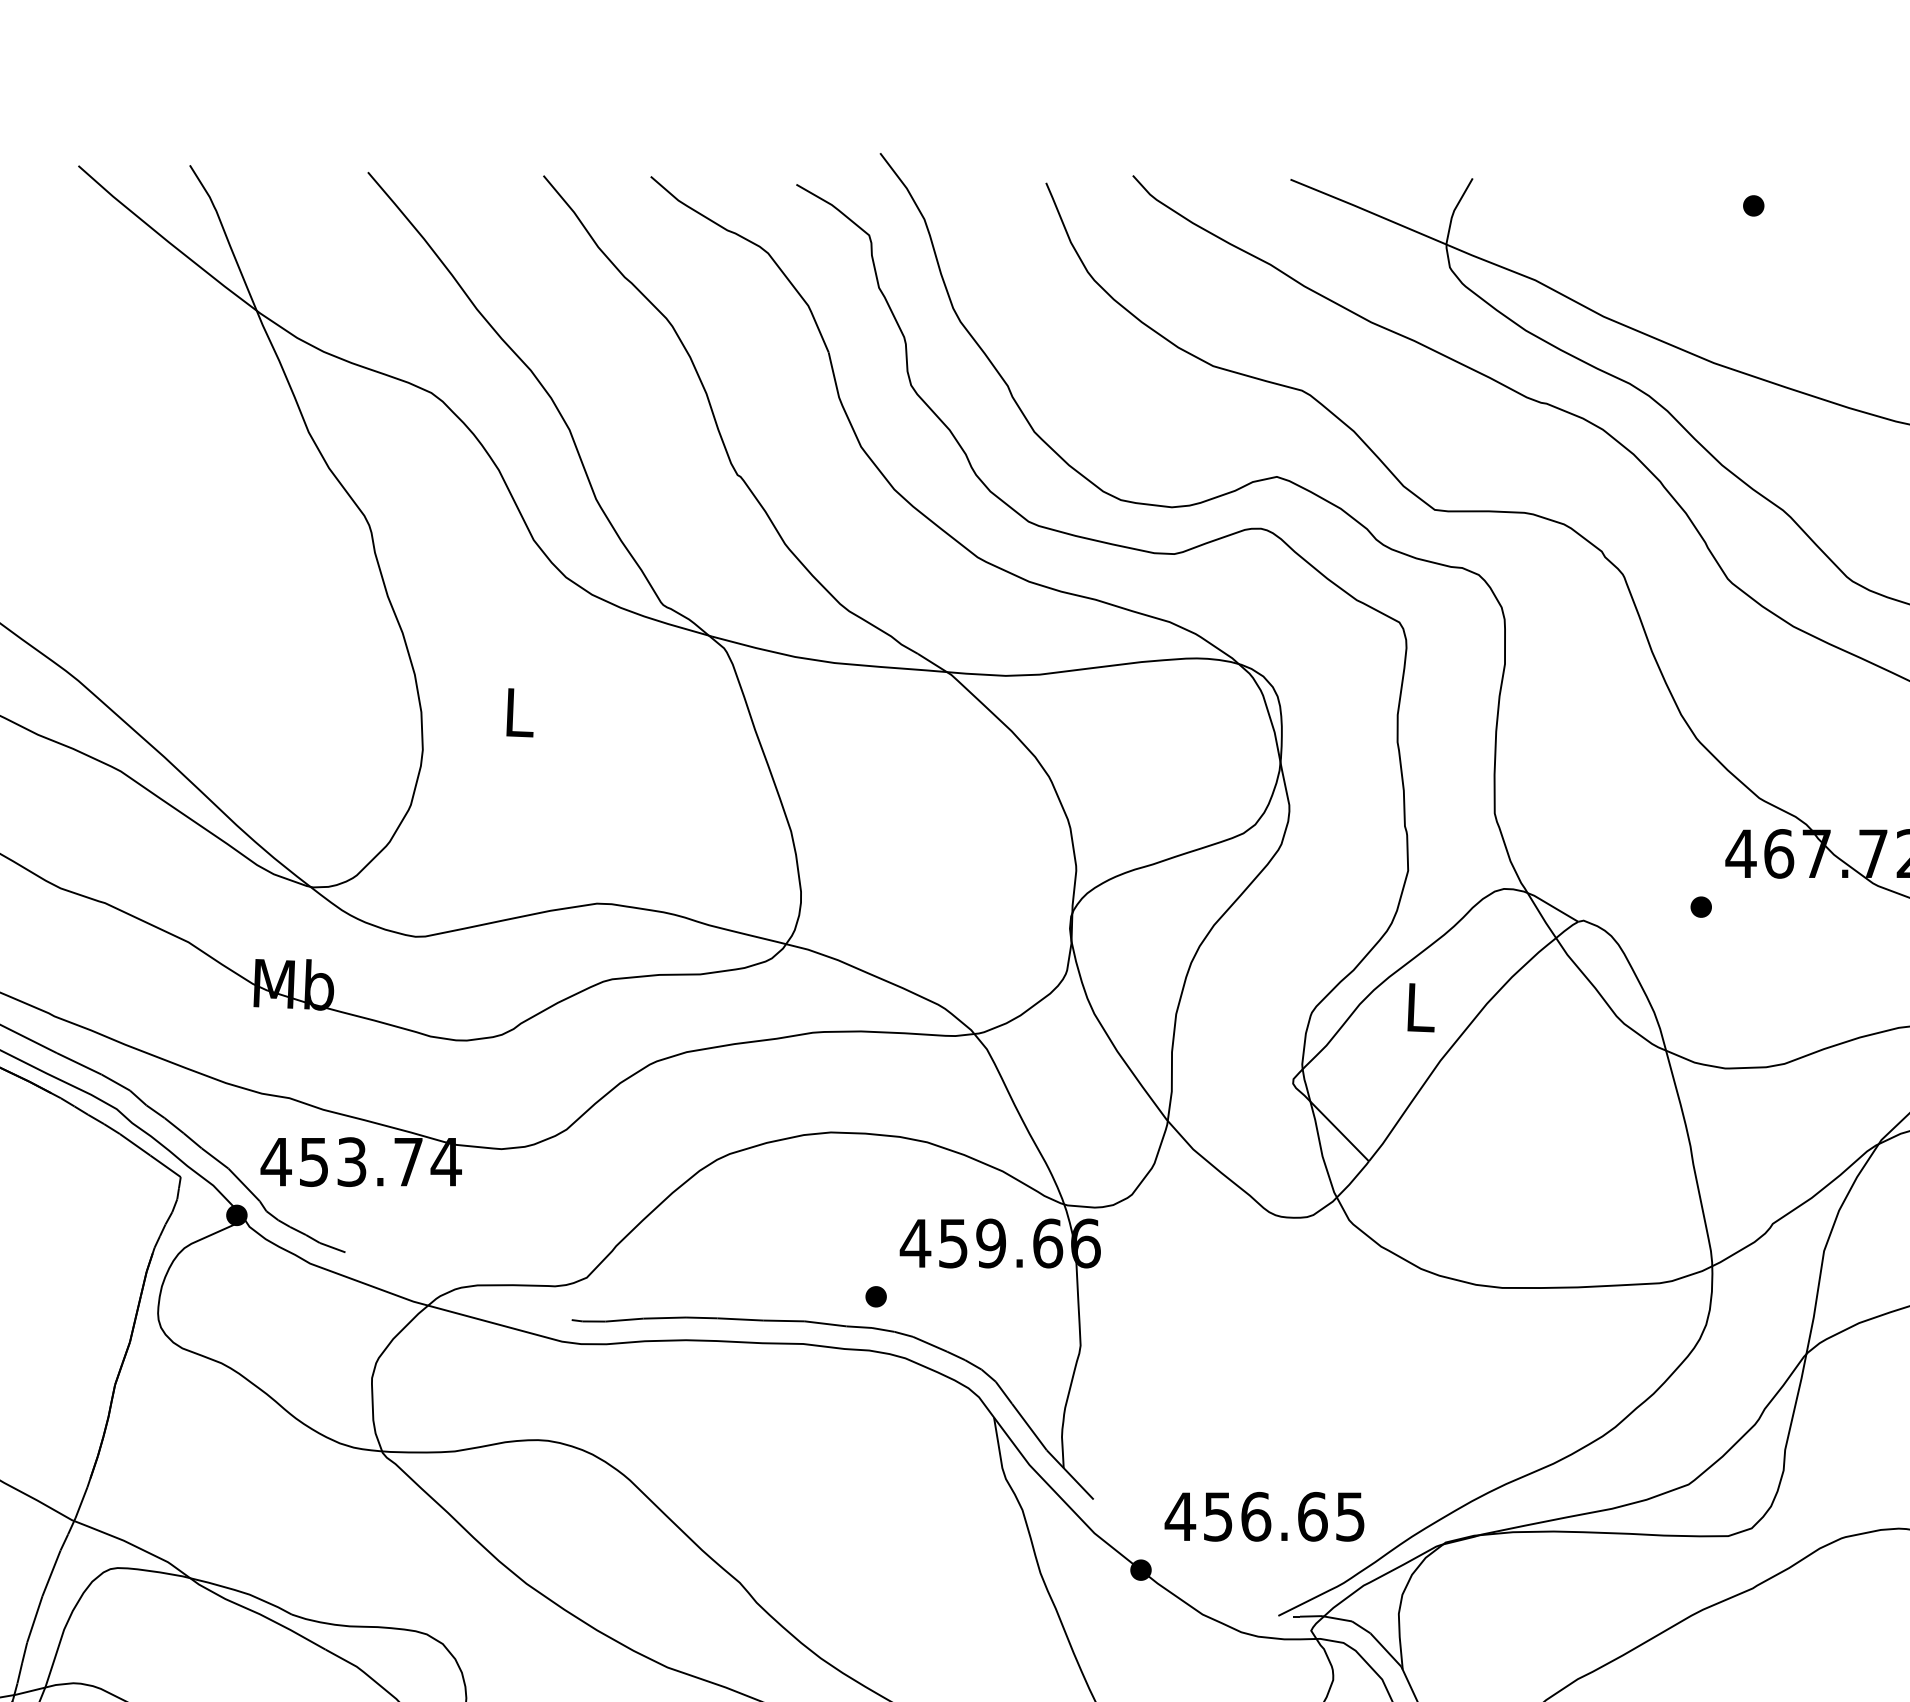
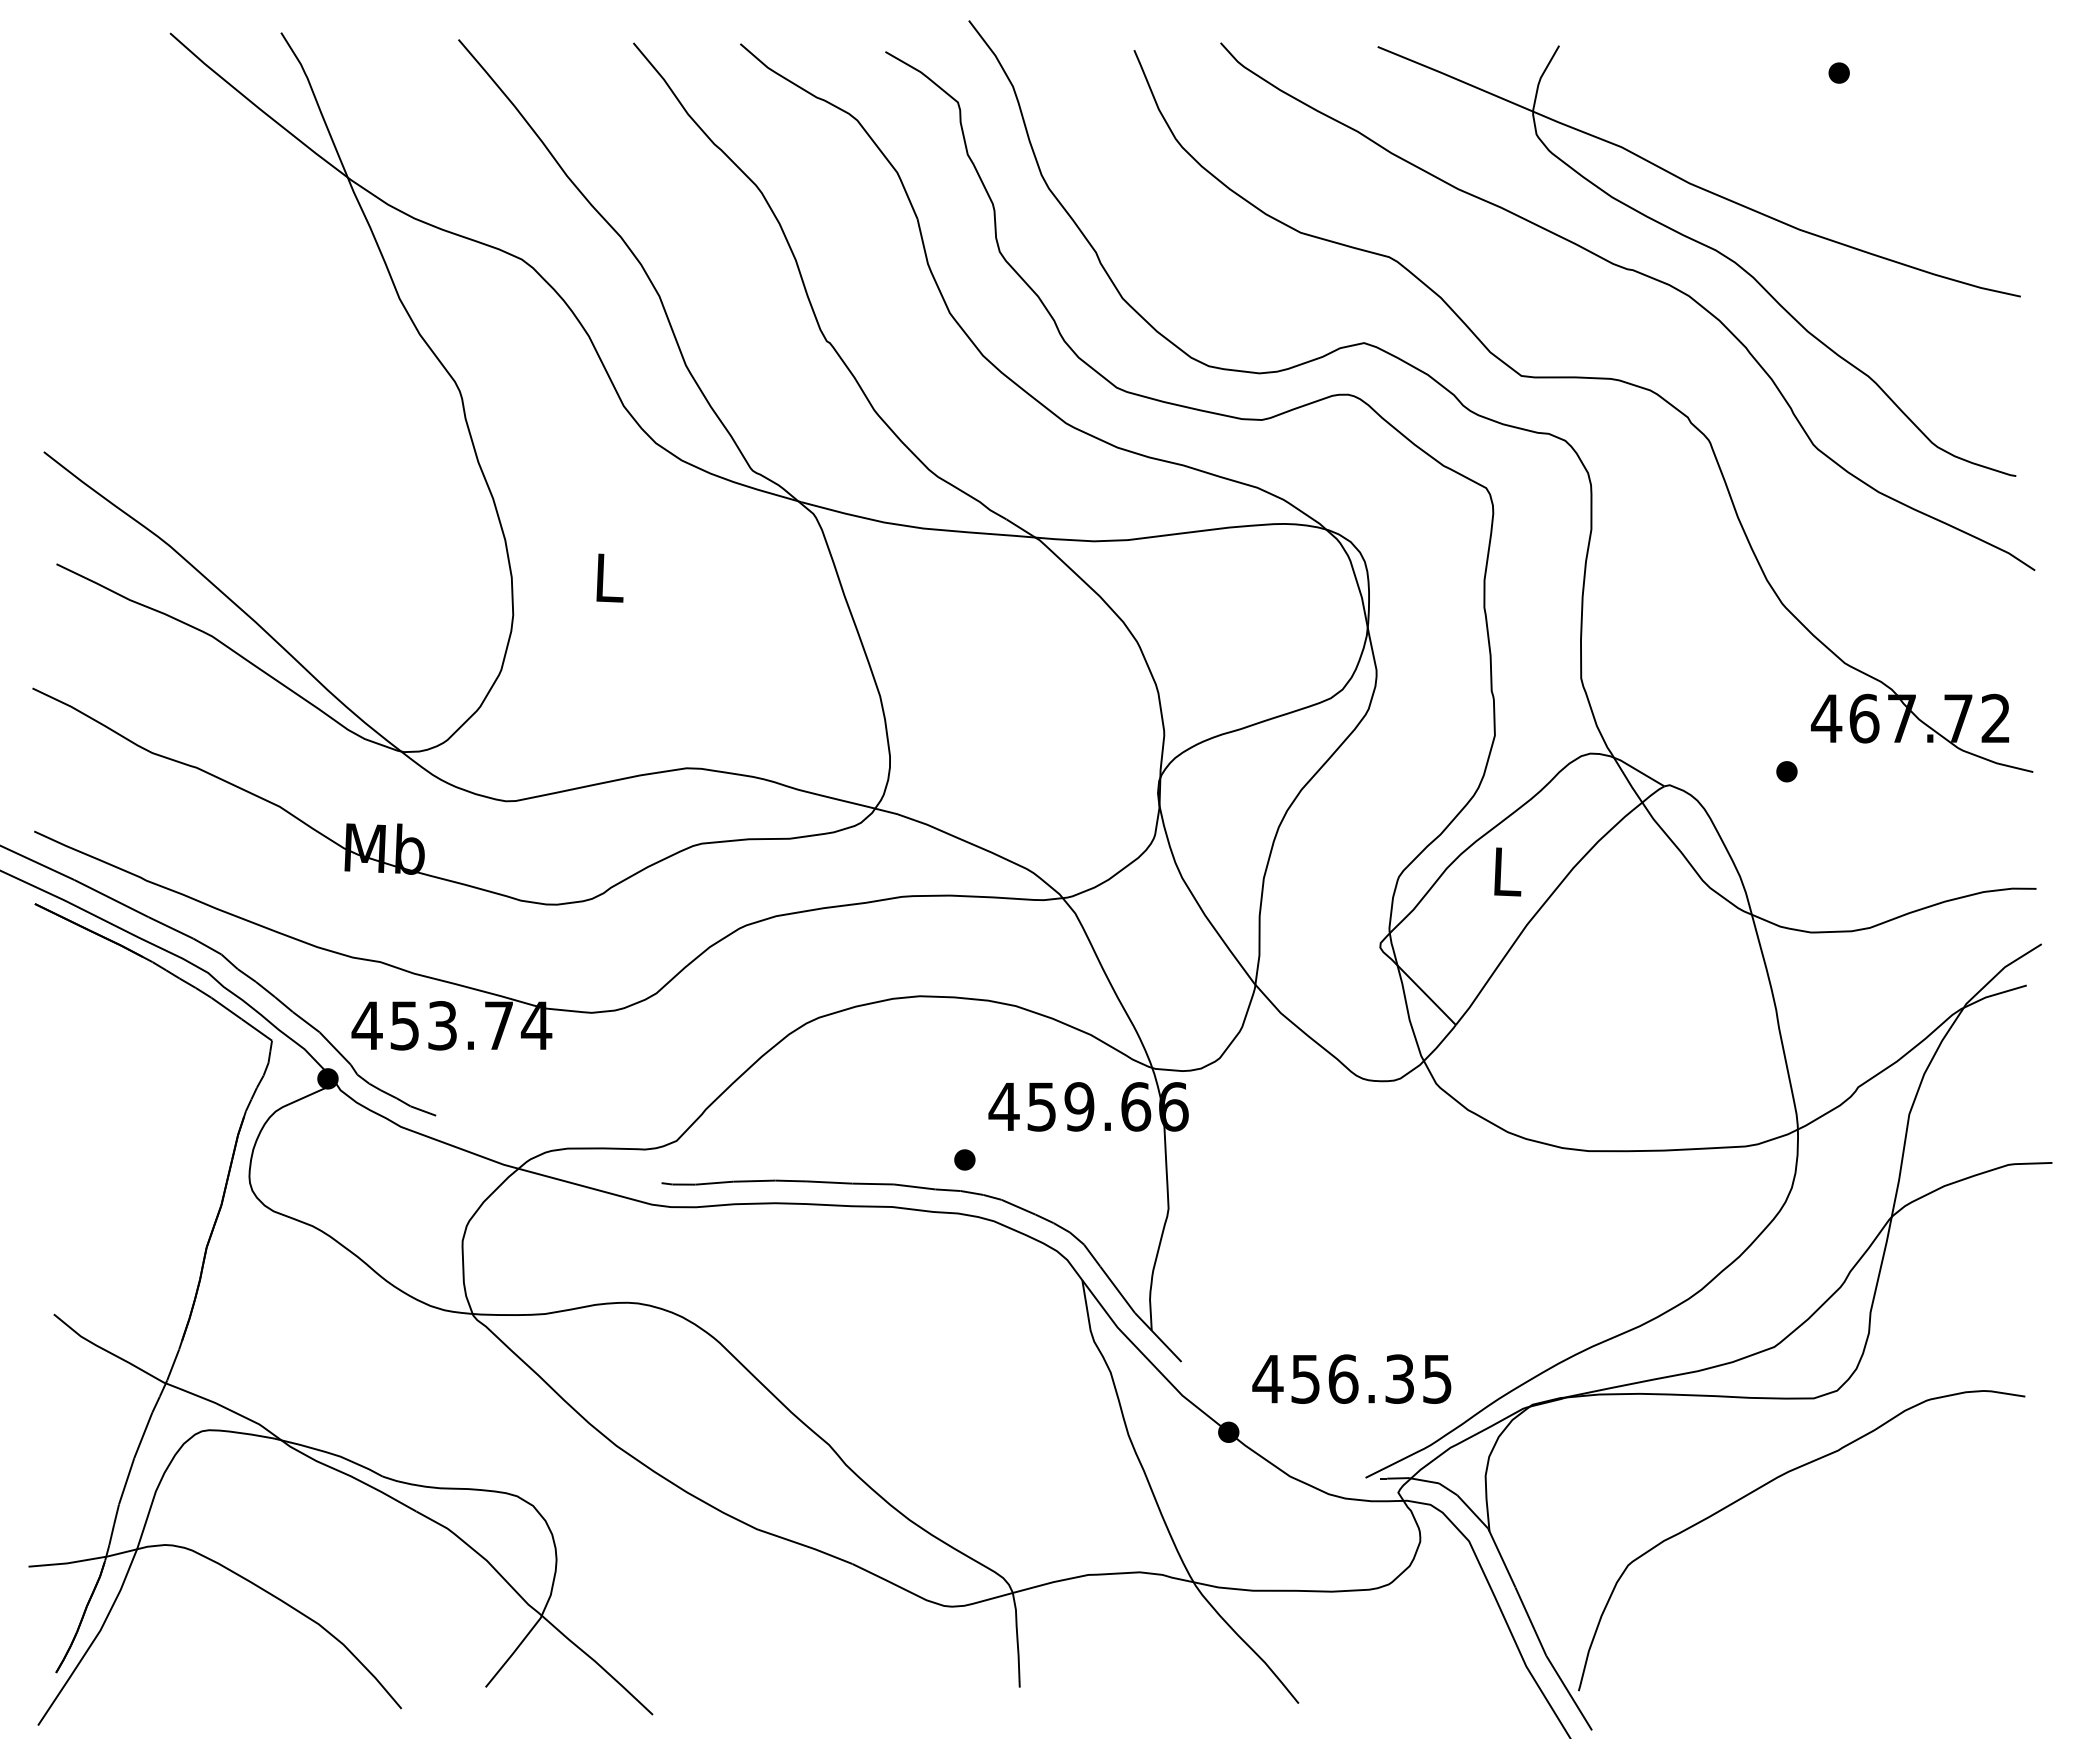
text: (1312, 1516) -> (1399, 1378), 456.65 -> 456.35

